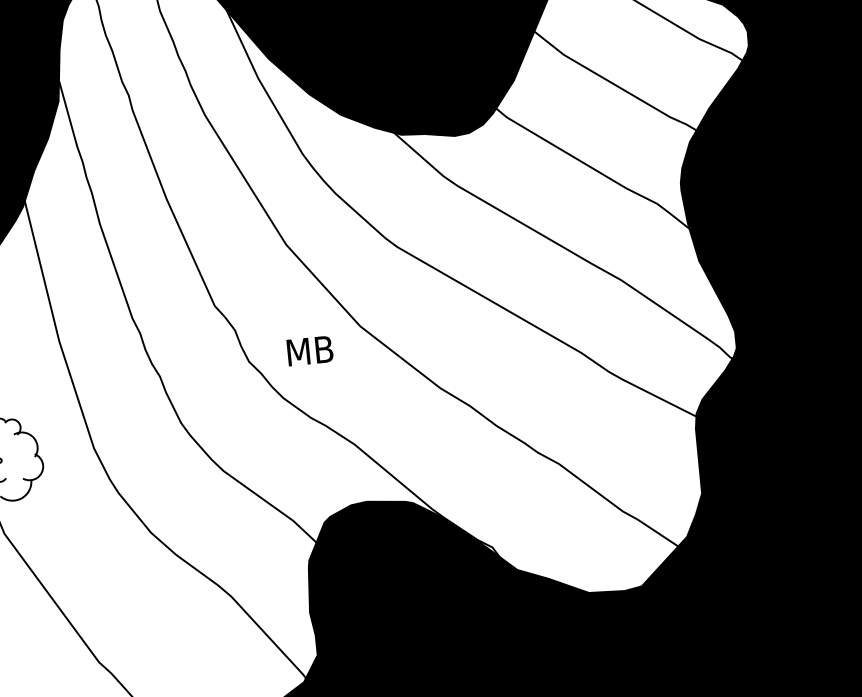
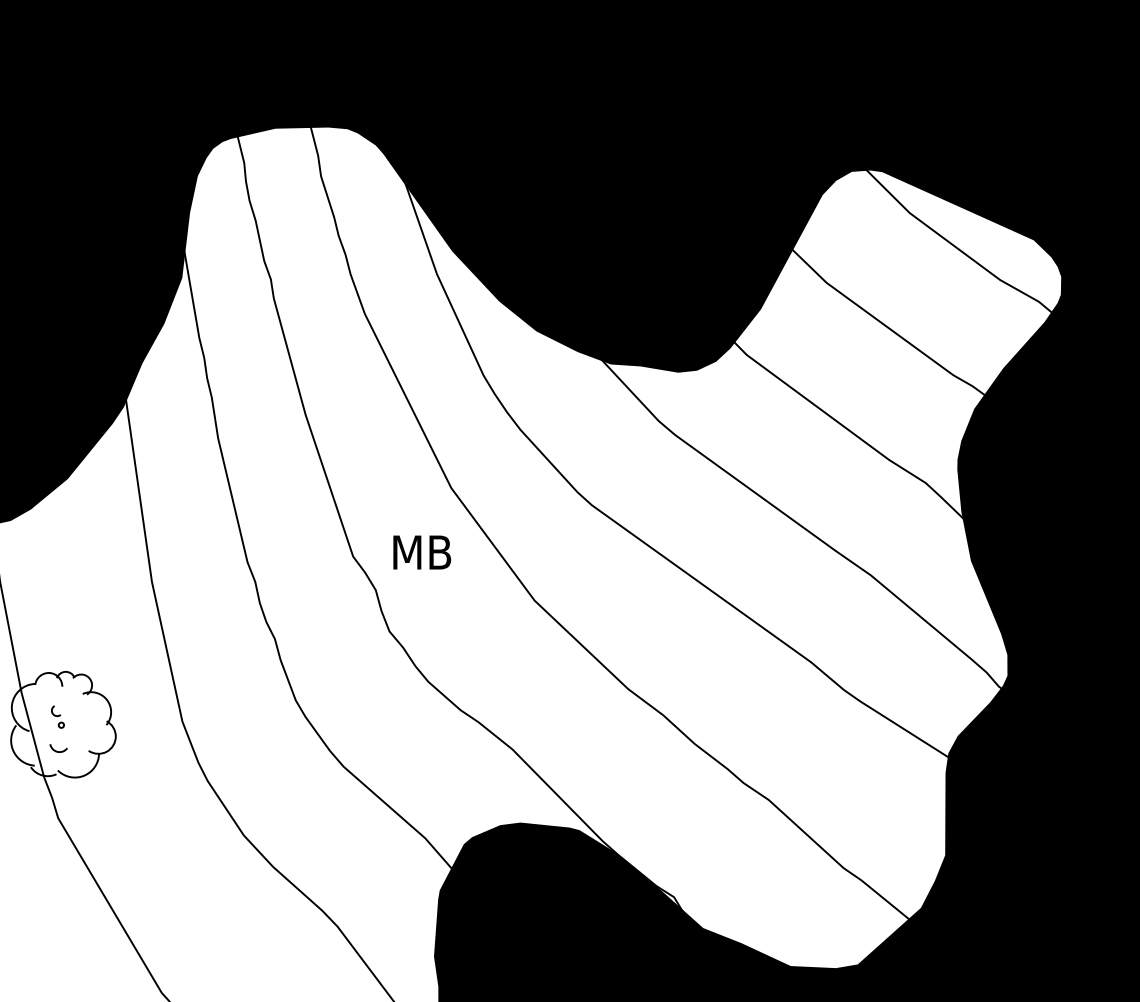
text: (310, 350) -> (422, 552), moved

